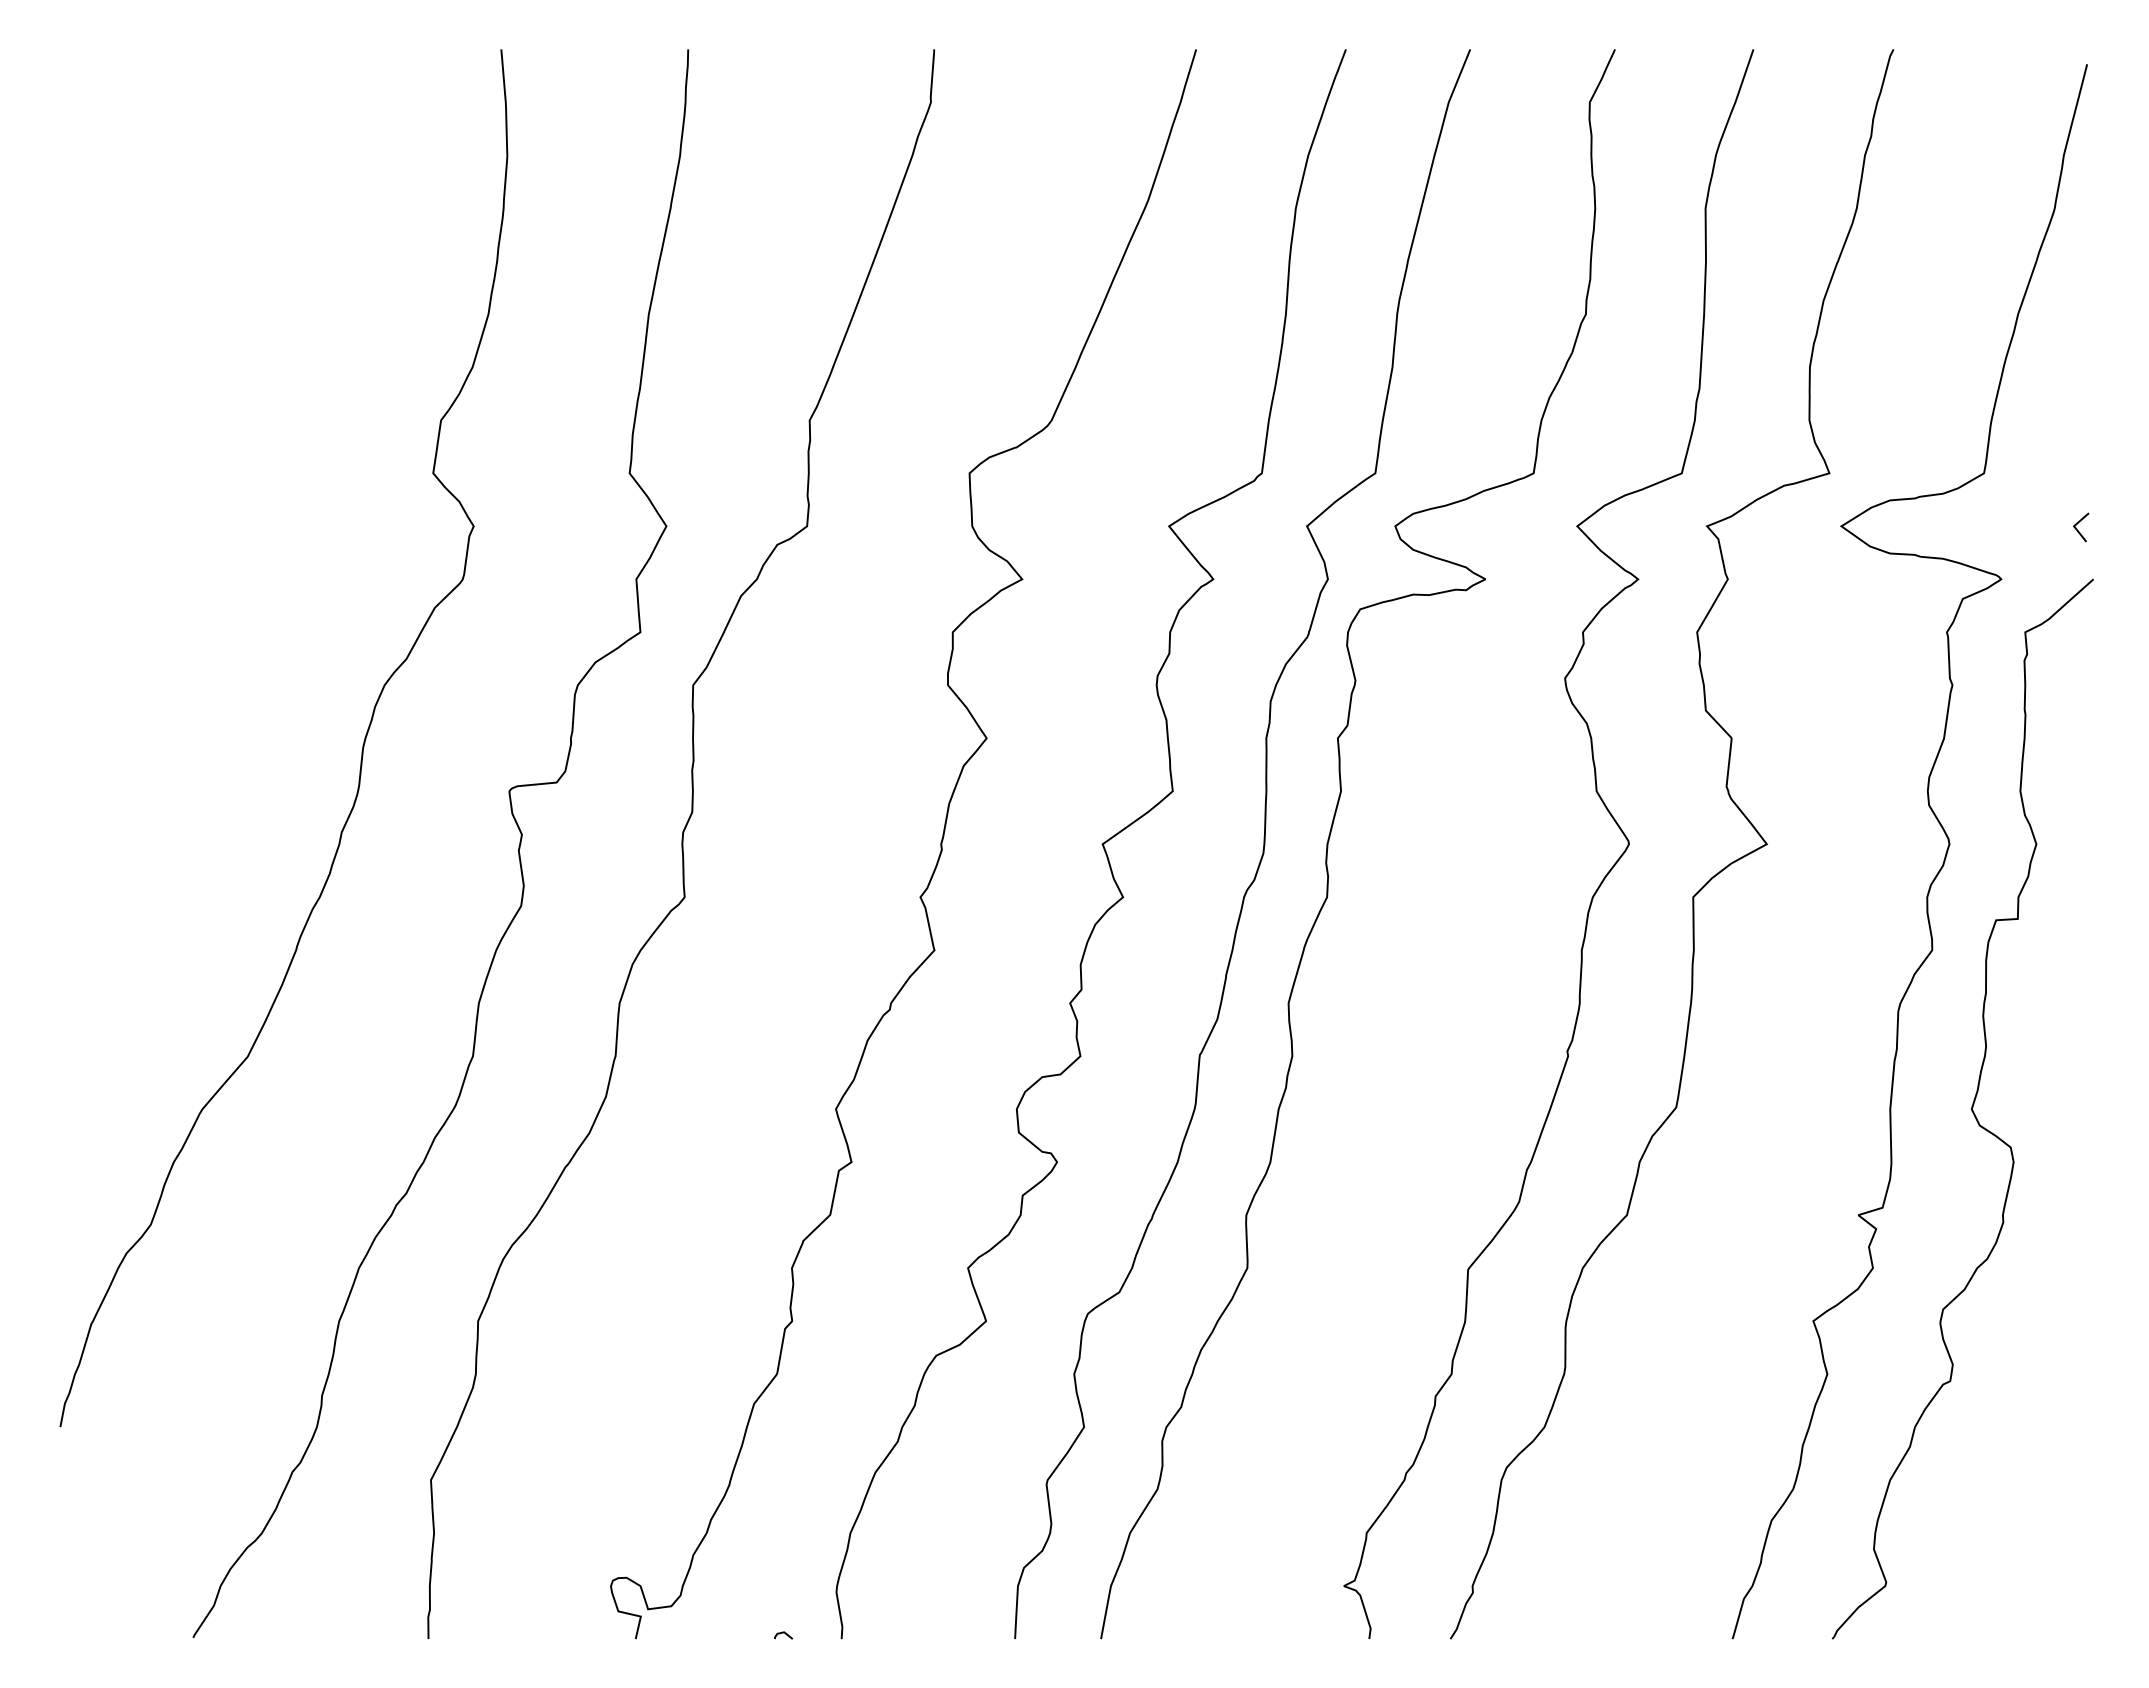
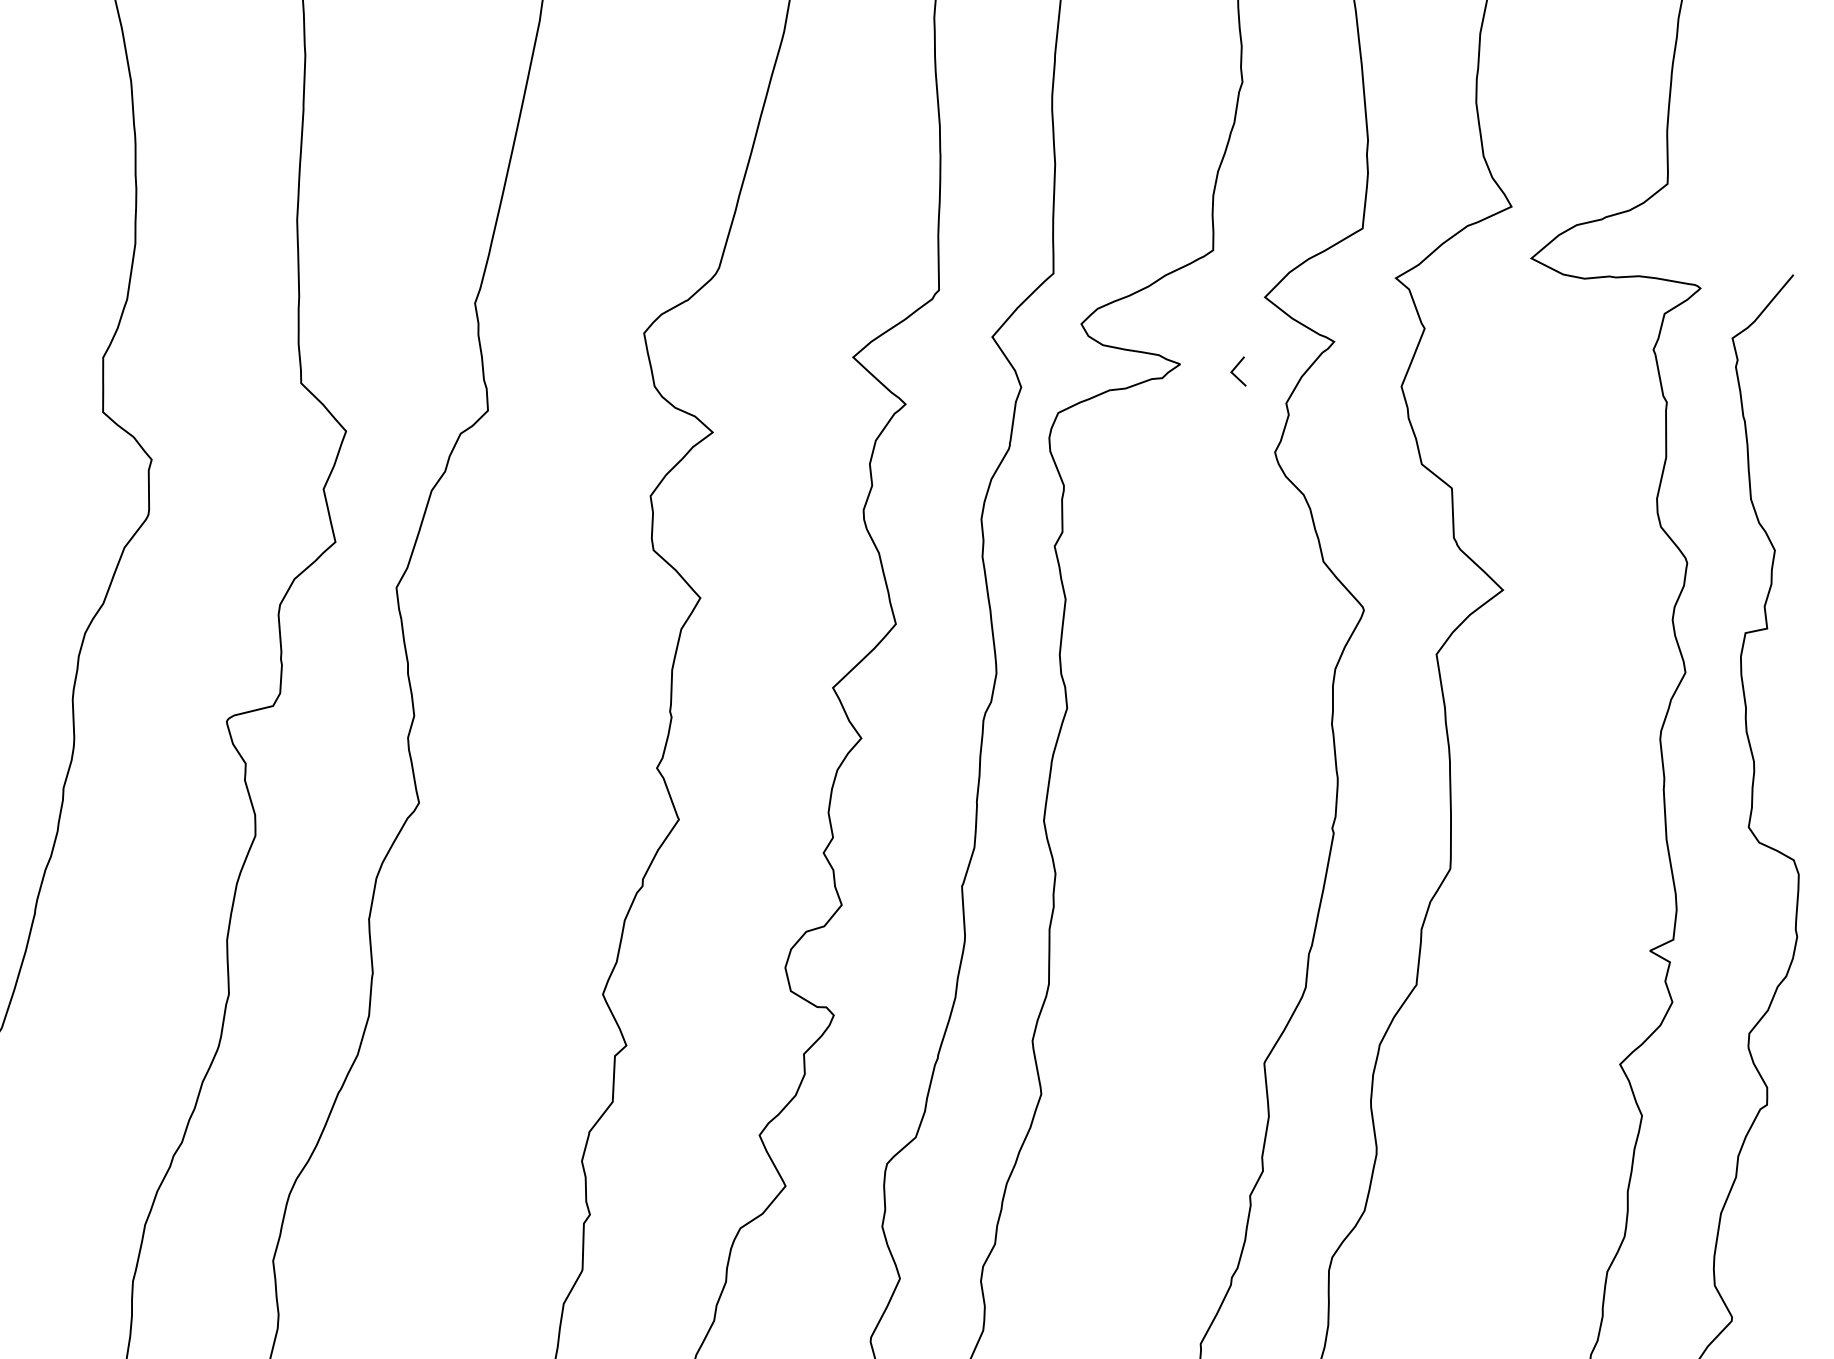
line: (2078, 530) -> (1236, 375), moved

